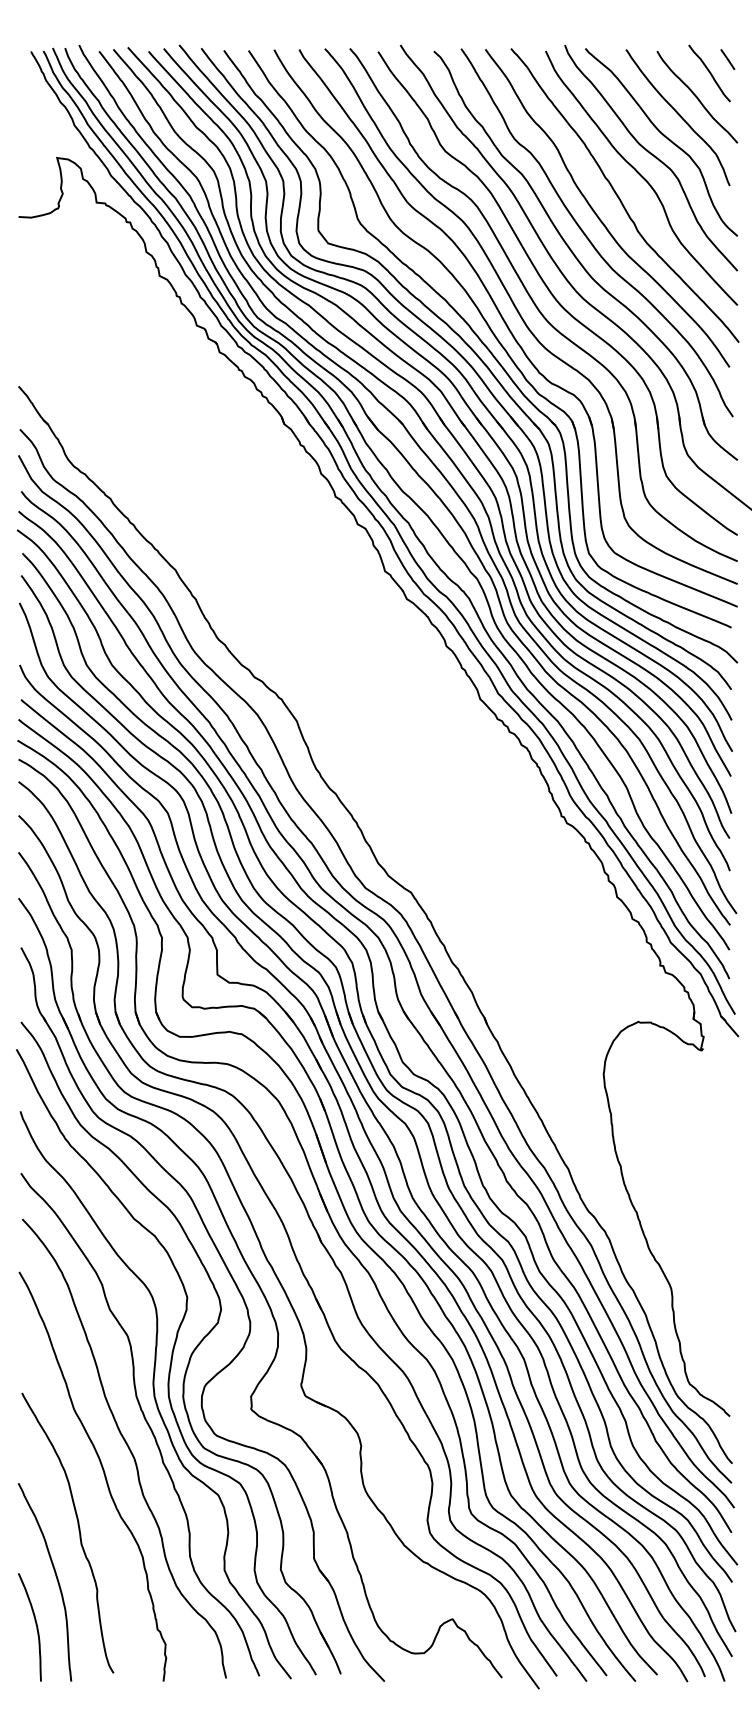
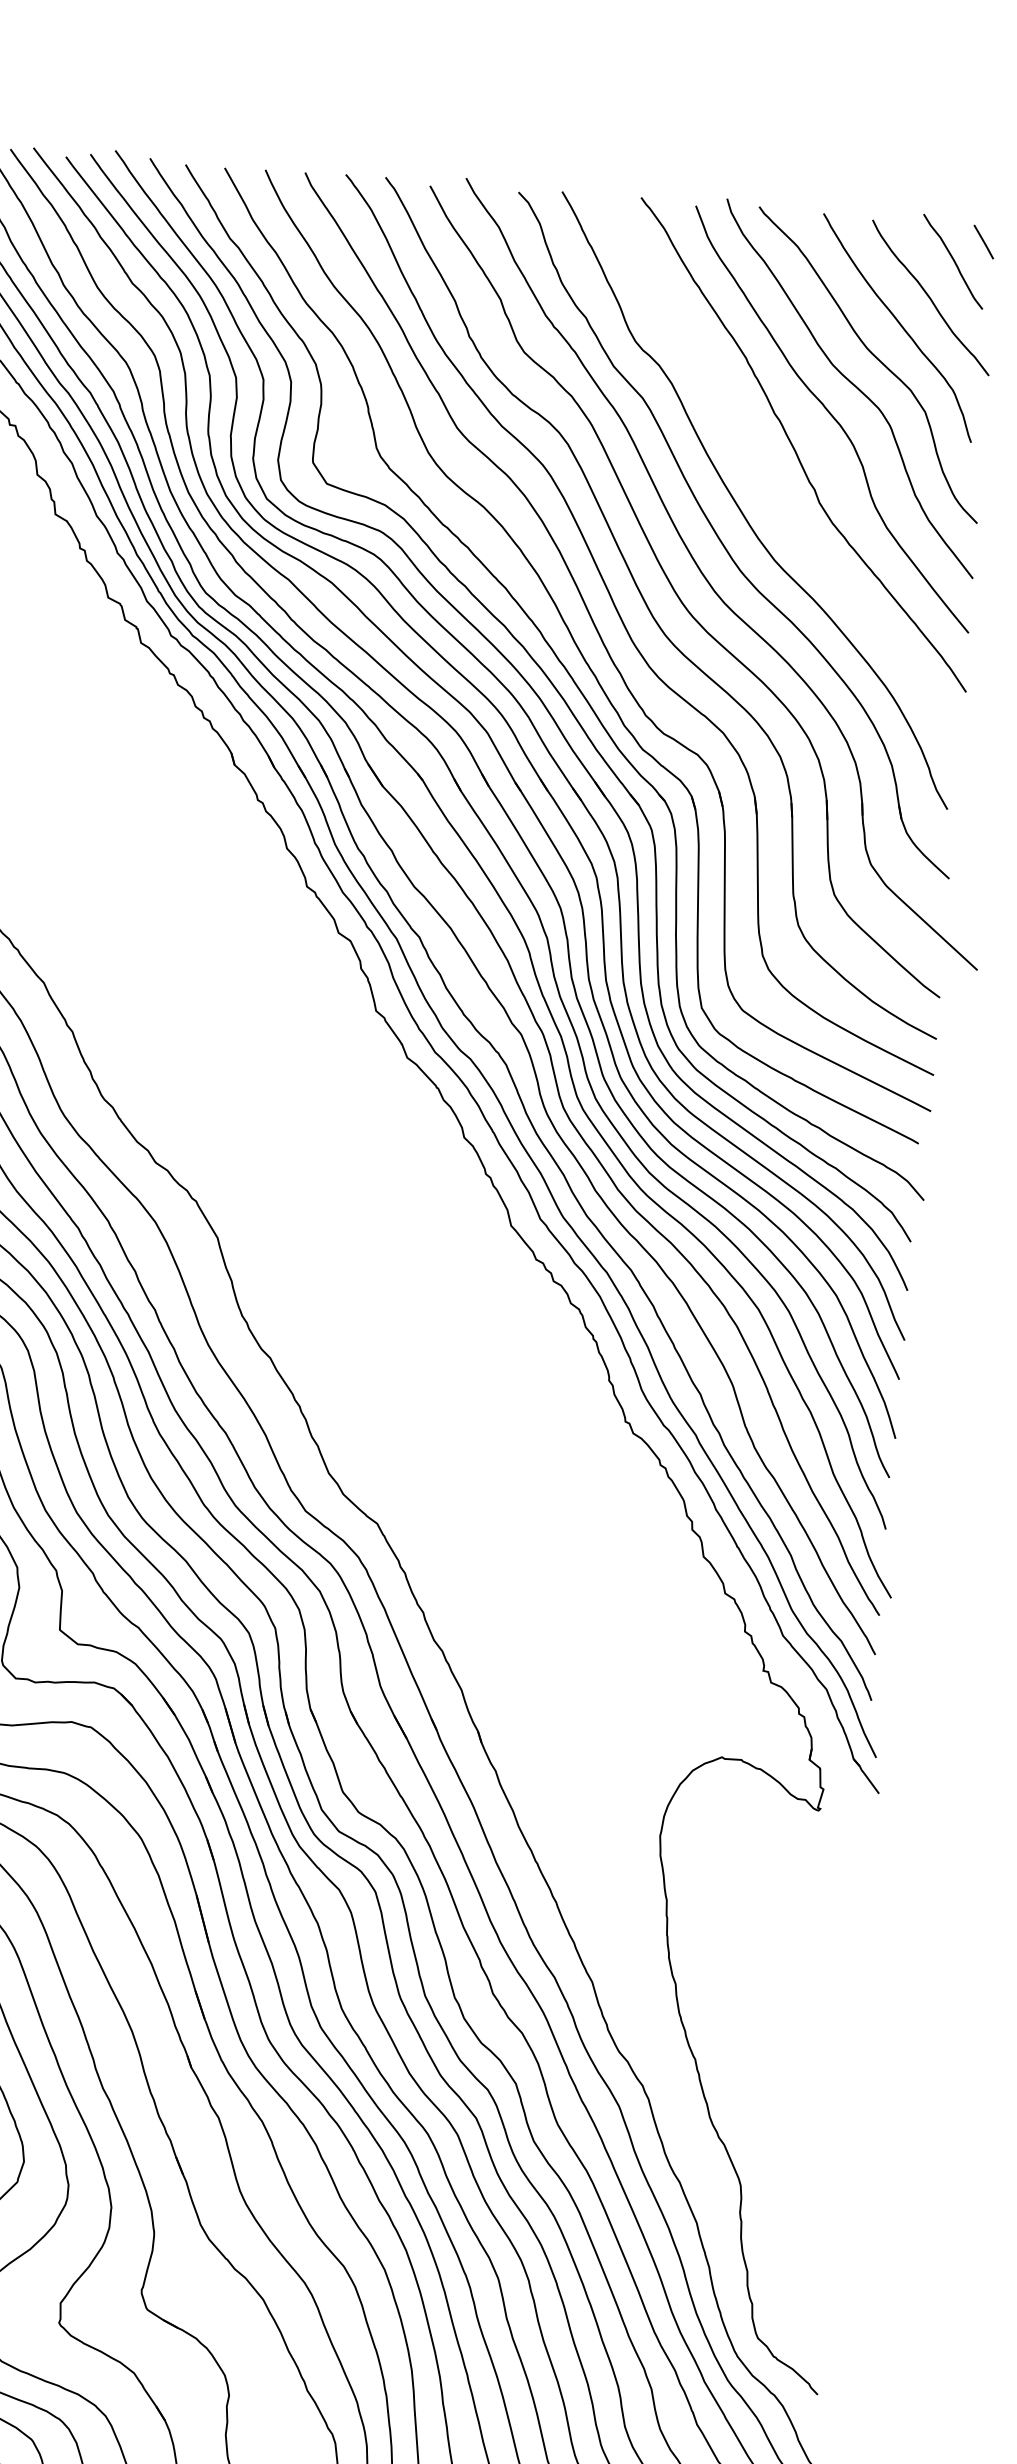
curve: (598, 215) -> (759, 473), removed

